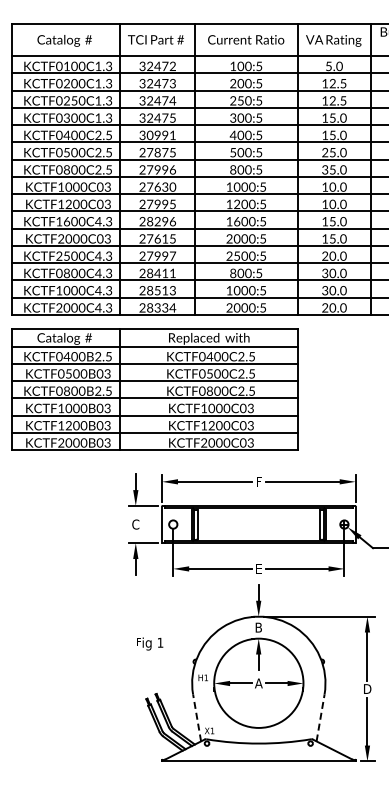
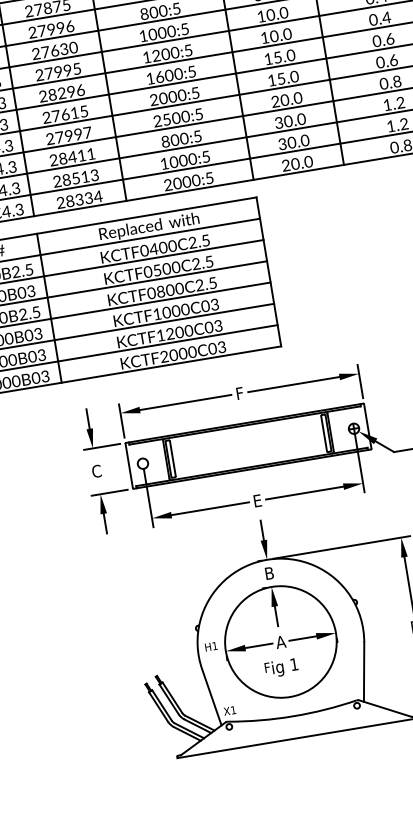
text: (150, 643) -> (282, 667), moved
line: (197, 717) -> (212, 696), dashed -> solid
line: (320, 717) -> (363, 671), dashed -> solid

